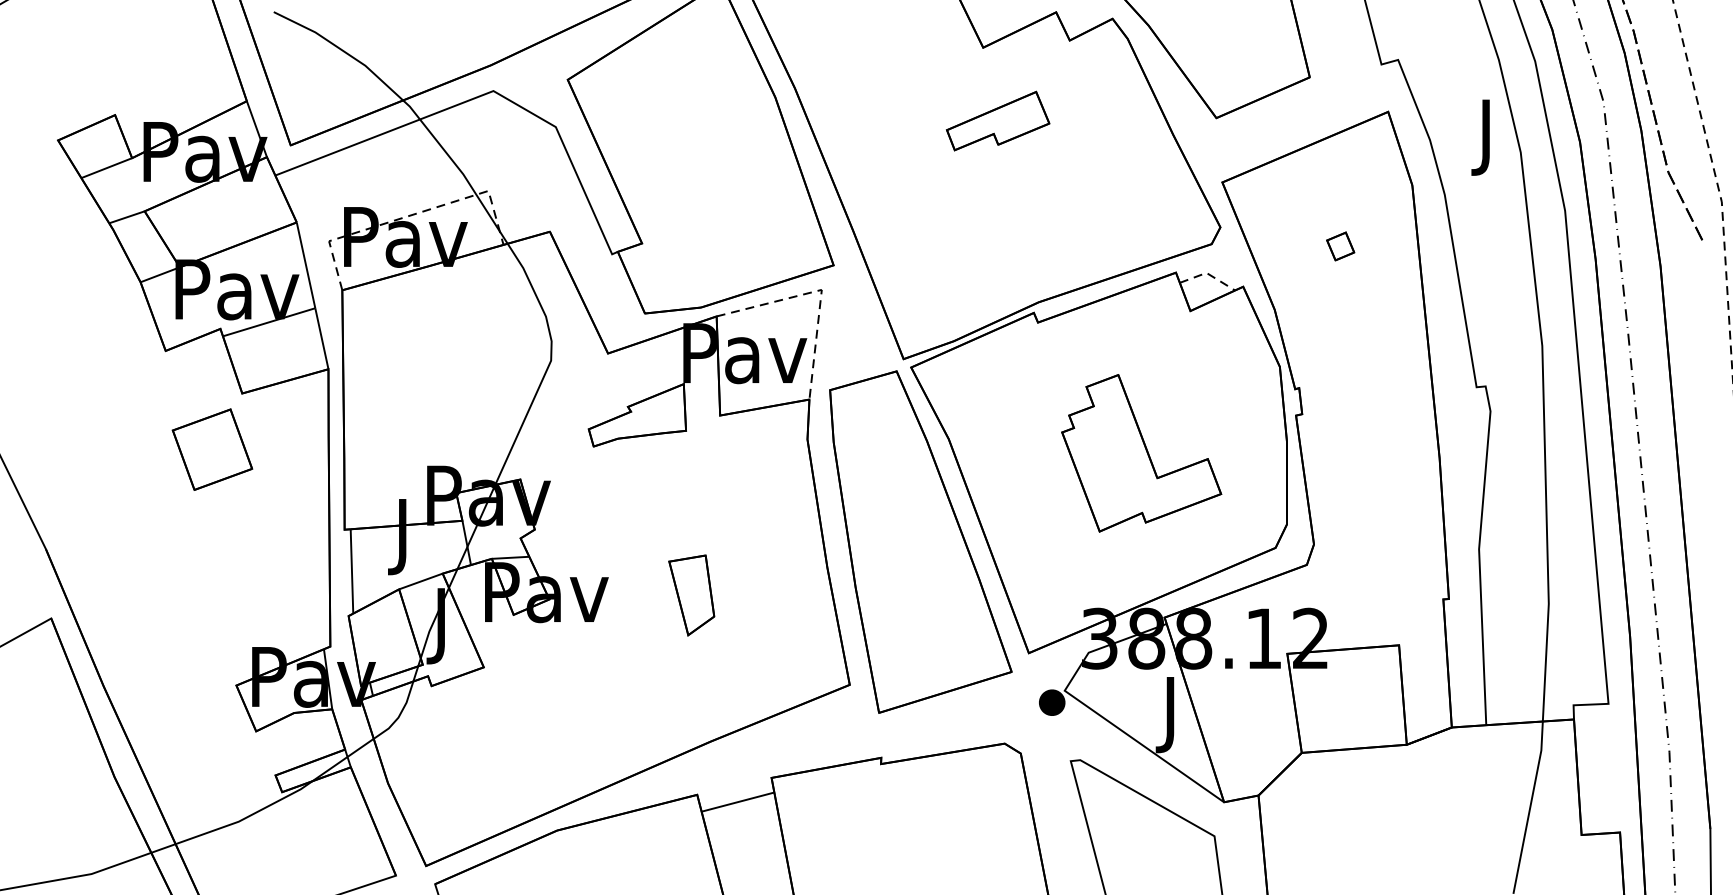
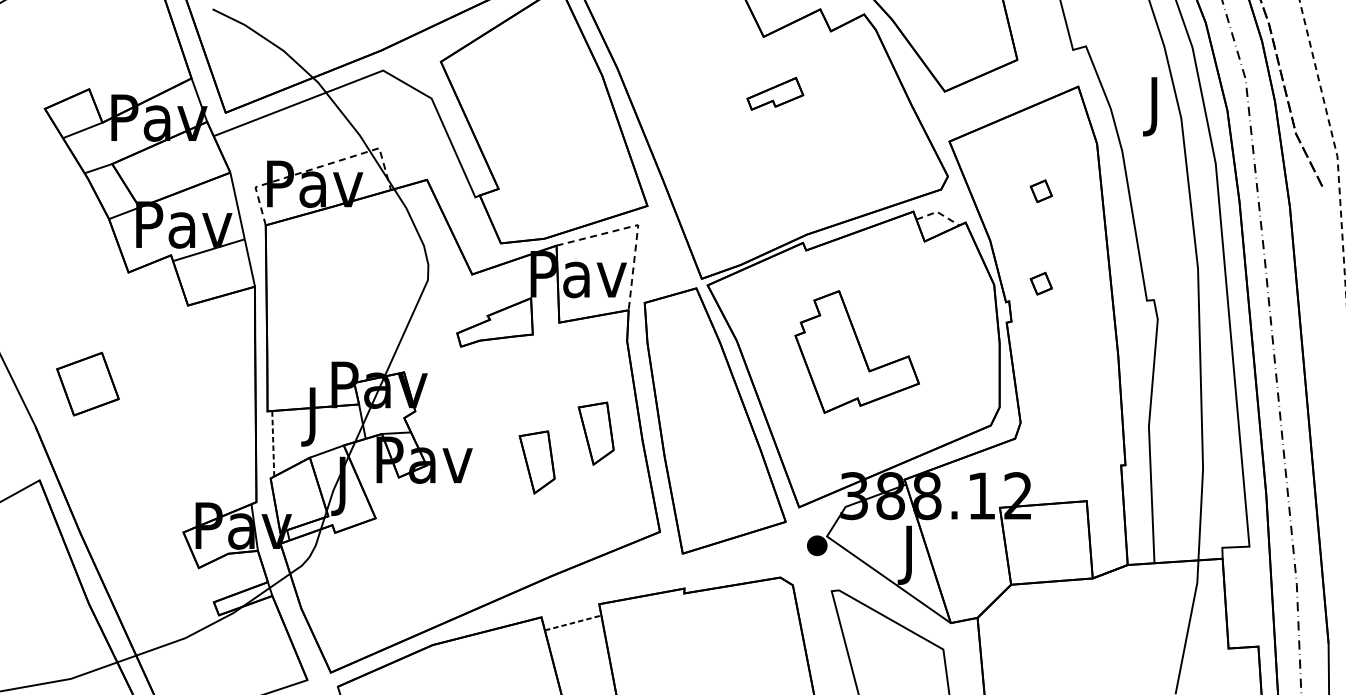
part: (998, 120) -> (775, 93), size x0.7
part: (1340, 365) -> (1041, 283), added
part: (212, 449) -> (87, 384), moved
part: (1141, 453) -> (857, 352), moved
part: (767, 558) -> (596, 433), added
line: (351, 570) -> (272, 443), solid -> dashed
line: (738, 802) -> (573, 623), solid -> dashed

